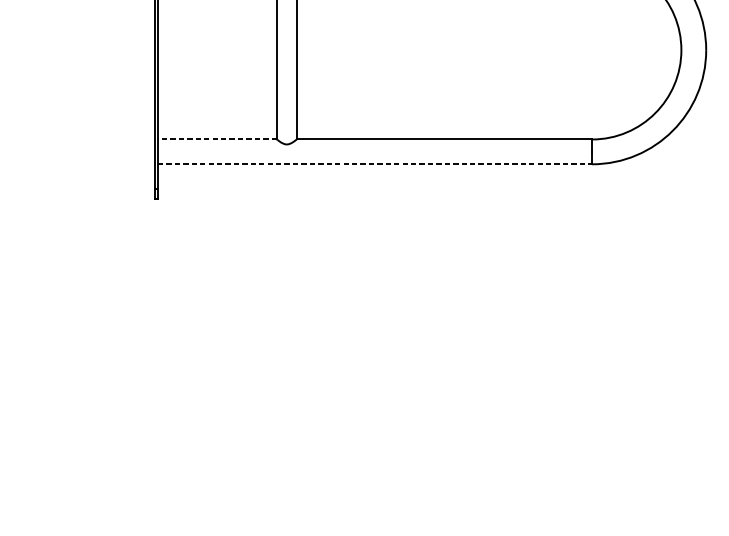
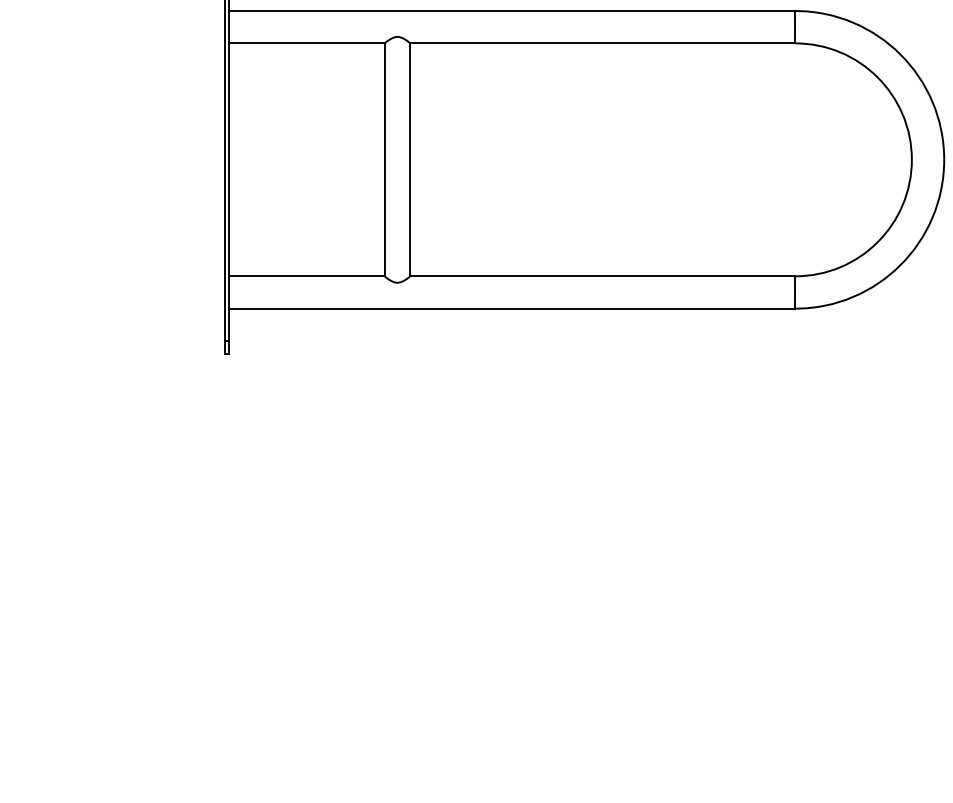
line: (217, 139) -> (306, 276), dashed -> solid
line: (375, 164) -> (512, 308), dashed -> solid

